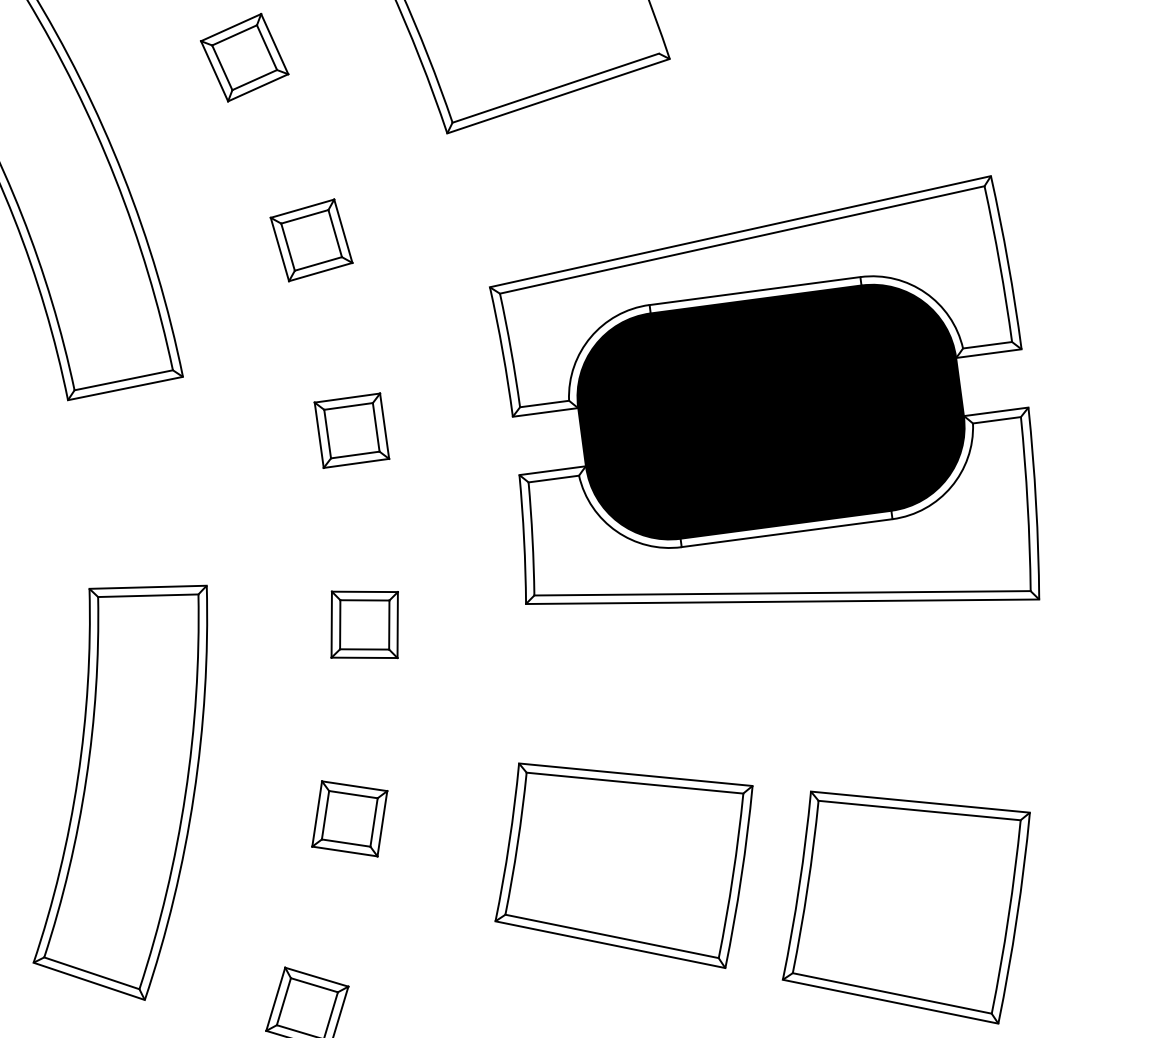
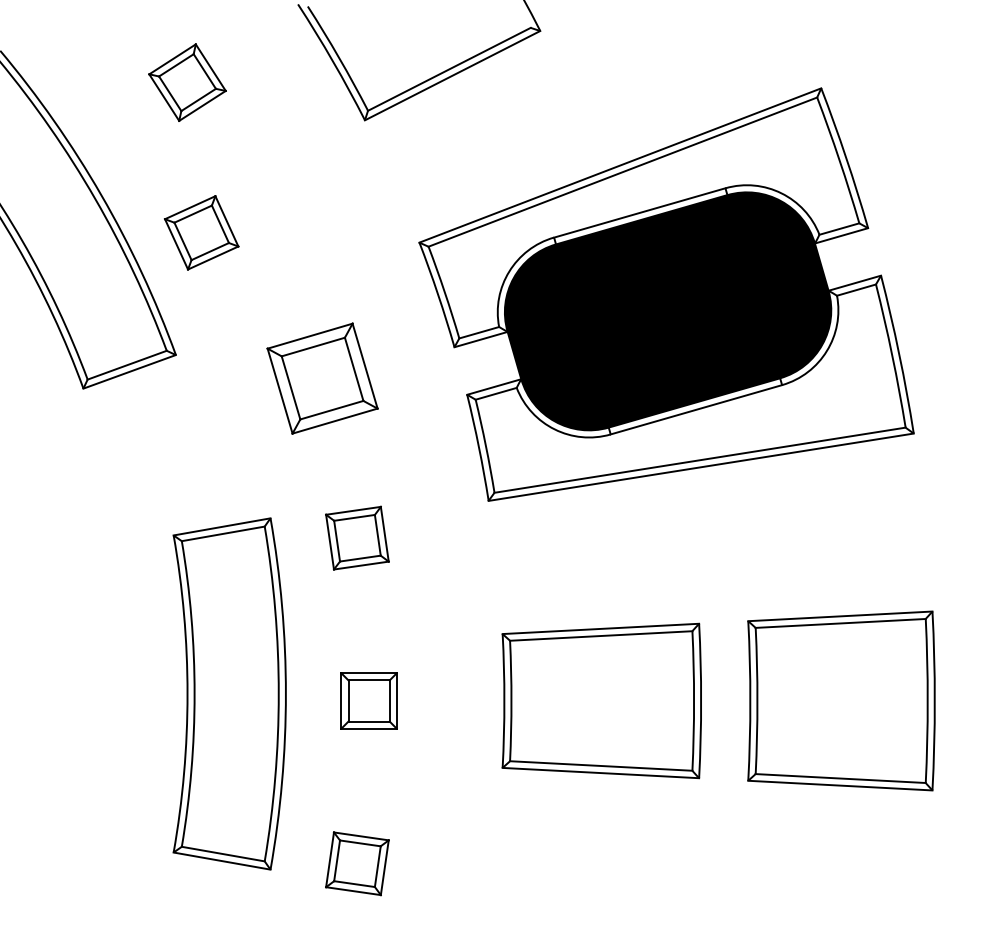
part: (311, 239) -> (201, 232), moved
part: (351, 430) -> (322, 378), size x1.6
part: (127, 785) -> (229, 693), moved

